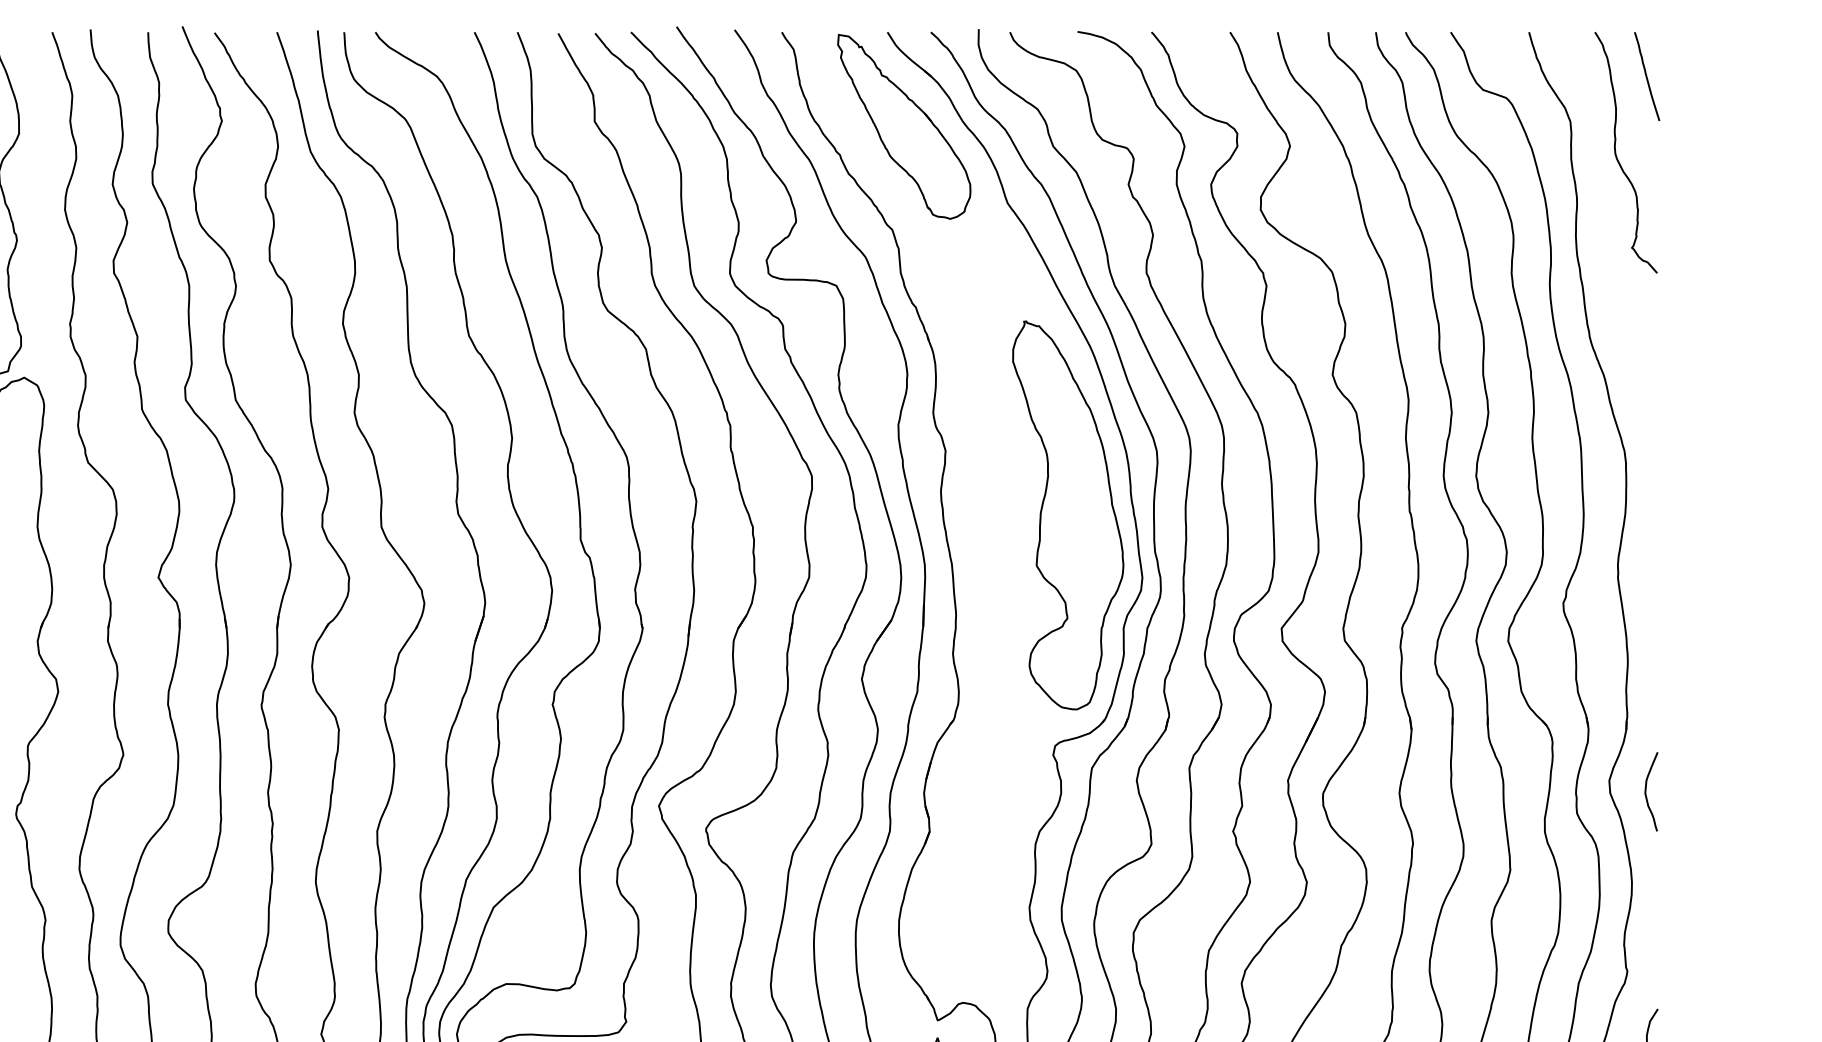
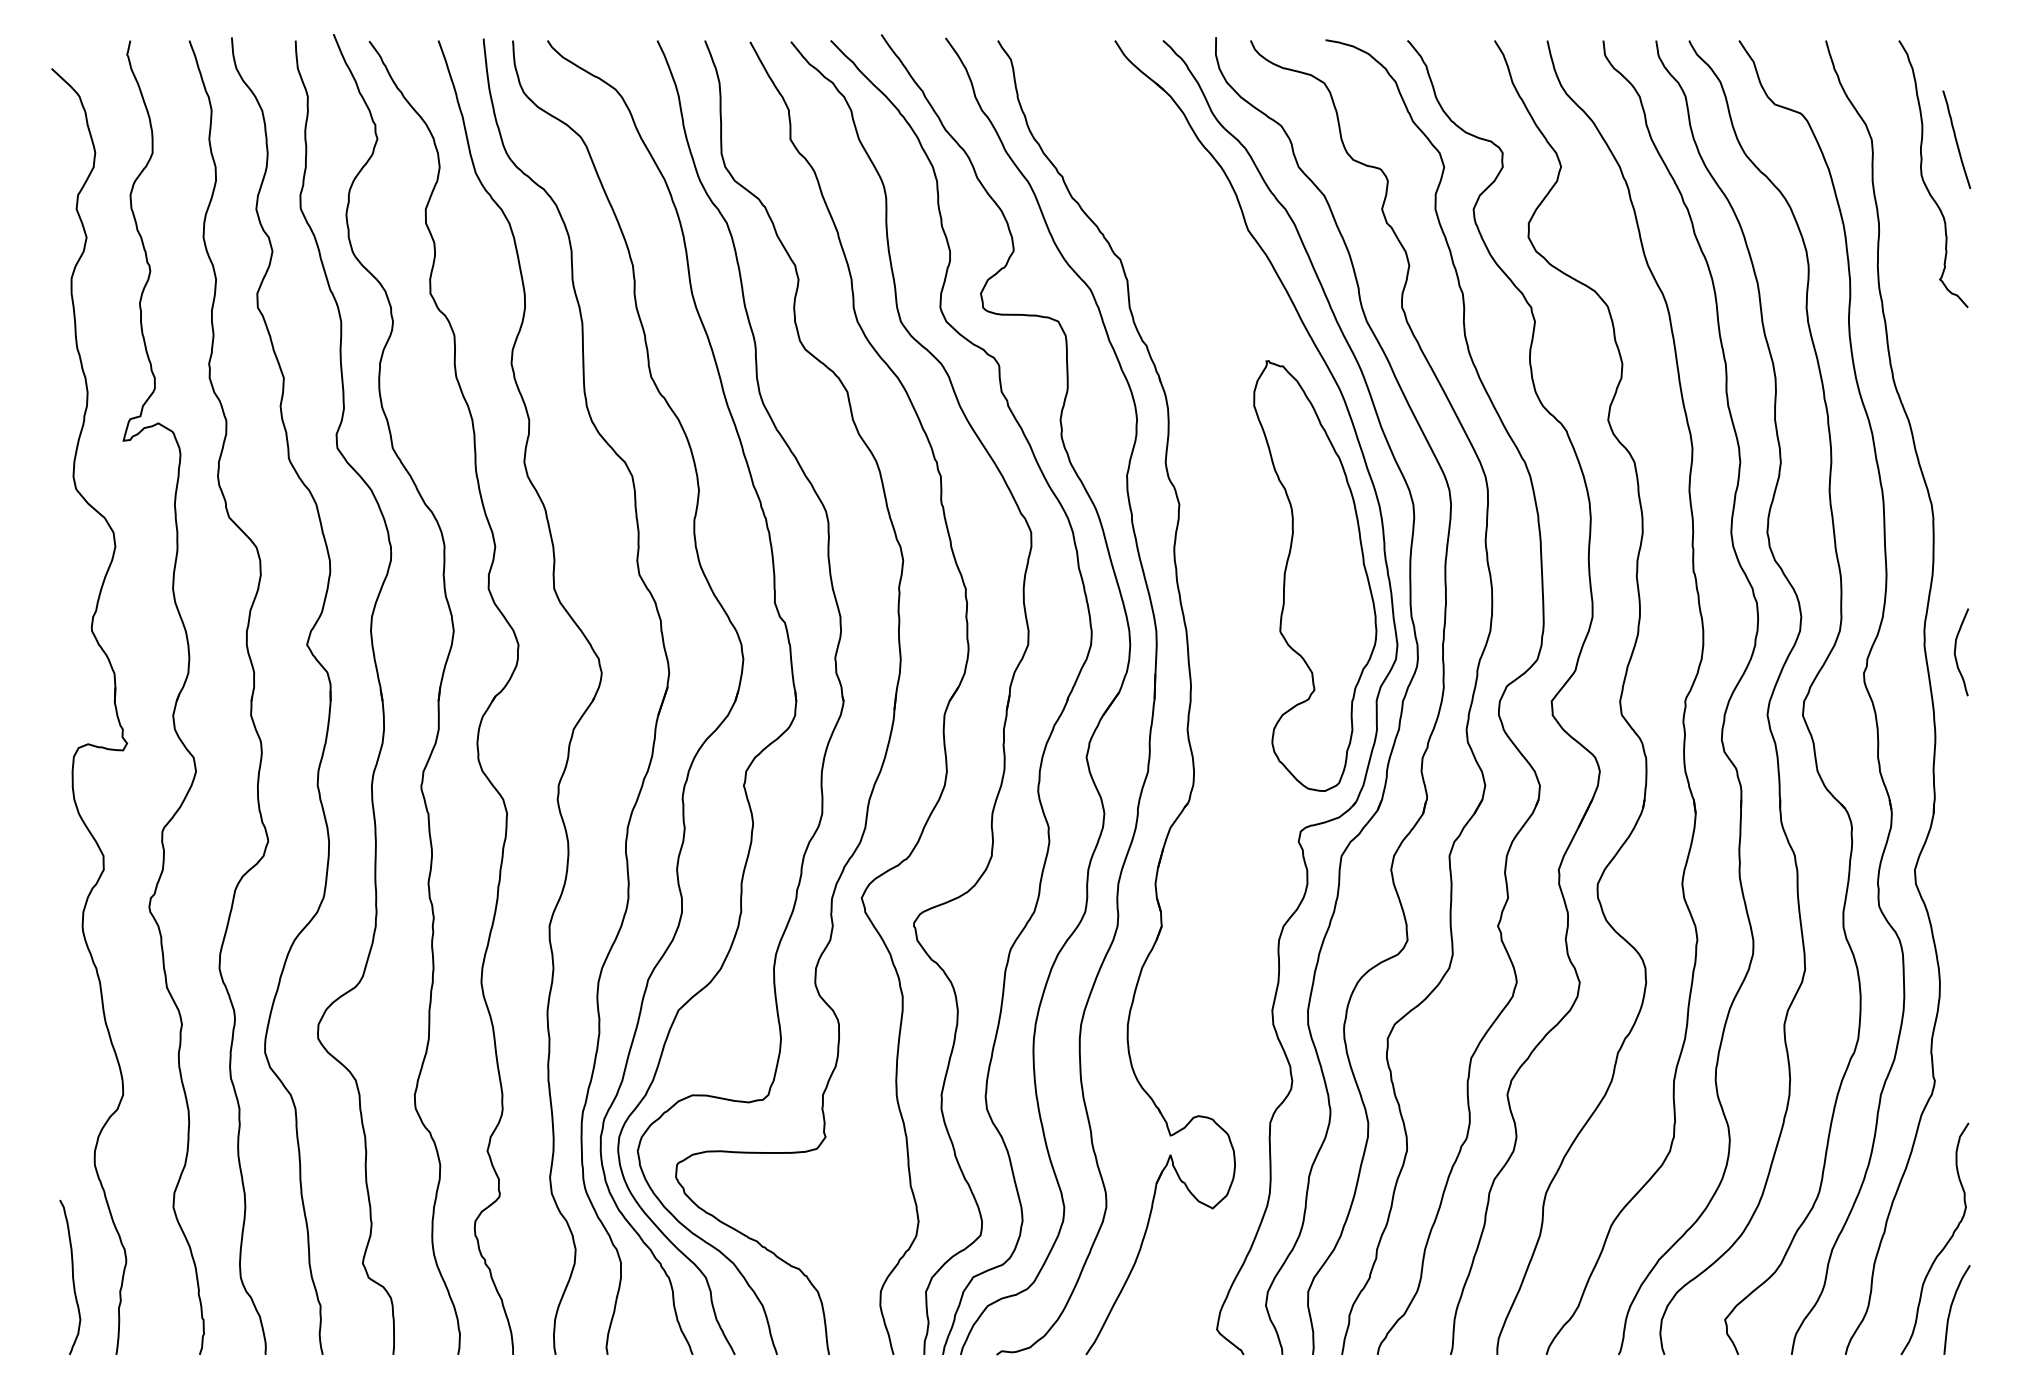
curve: (1646, 76) -> (1956, 139), moved
part: (904, 126) -> (1133, 145), removed
curve: (1645, 791) -> (1955, 652), moved

